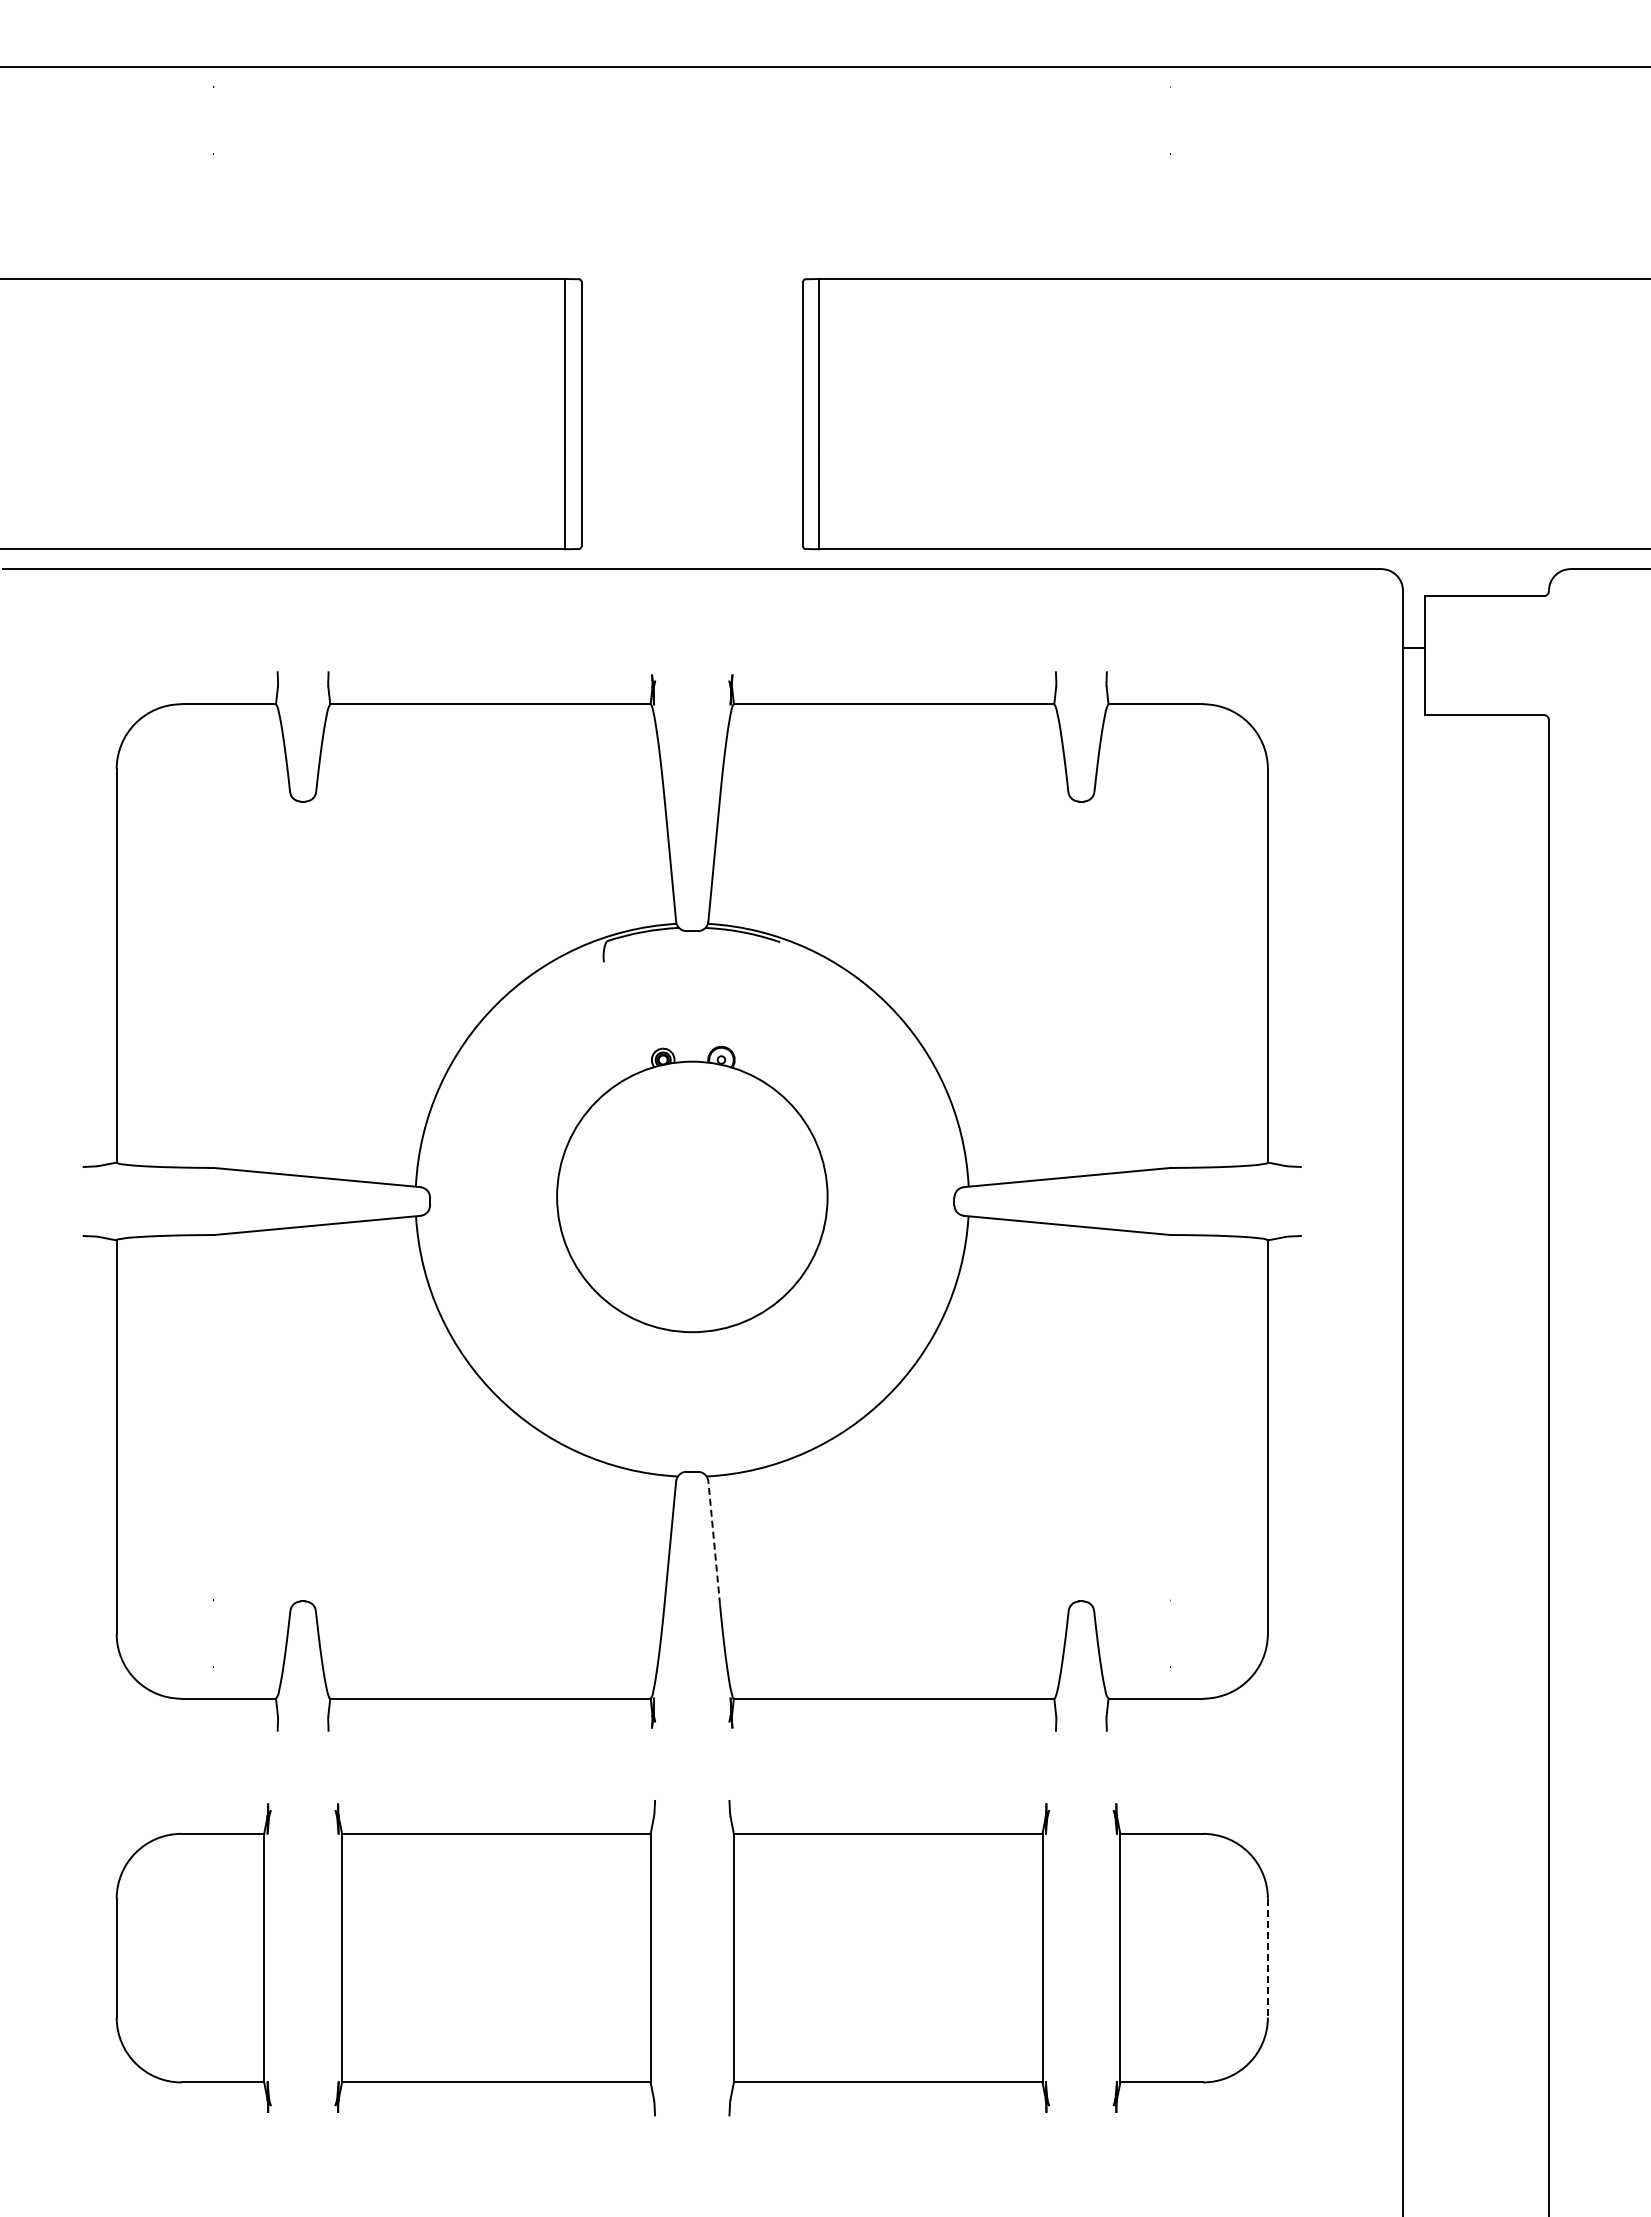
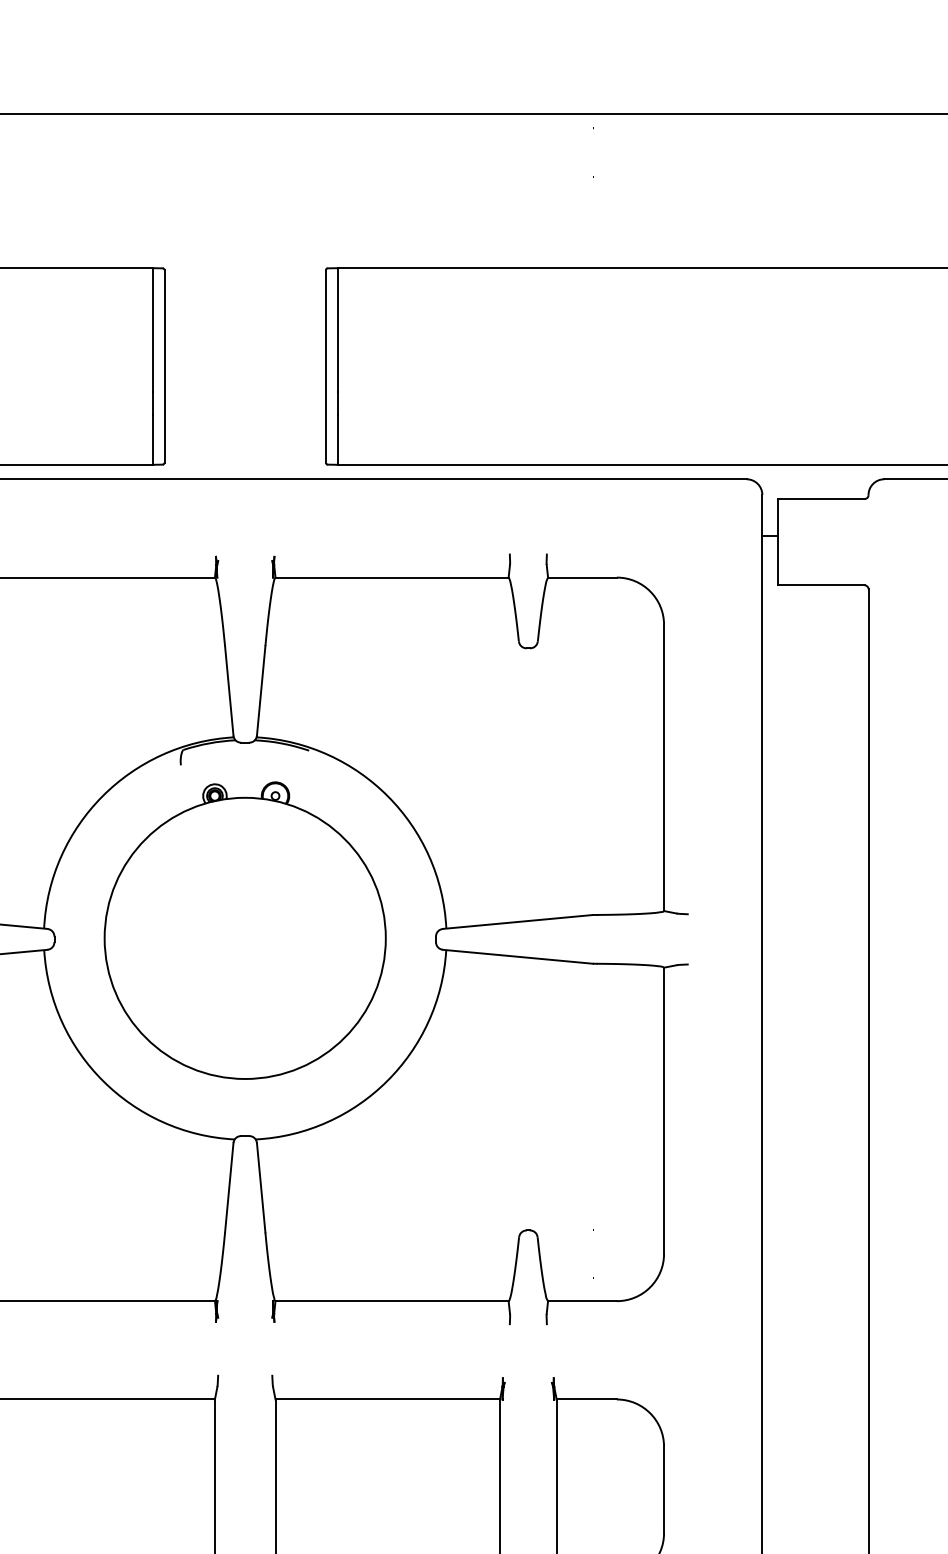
part: (692, 1189) -> (245, 930), size x1.43
line: (714, 1542) -> (261, 1187), dashed -> solid
line: (1267, 1958) -> (663, 1490), dashed -> solid

